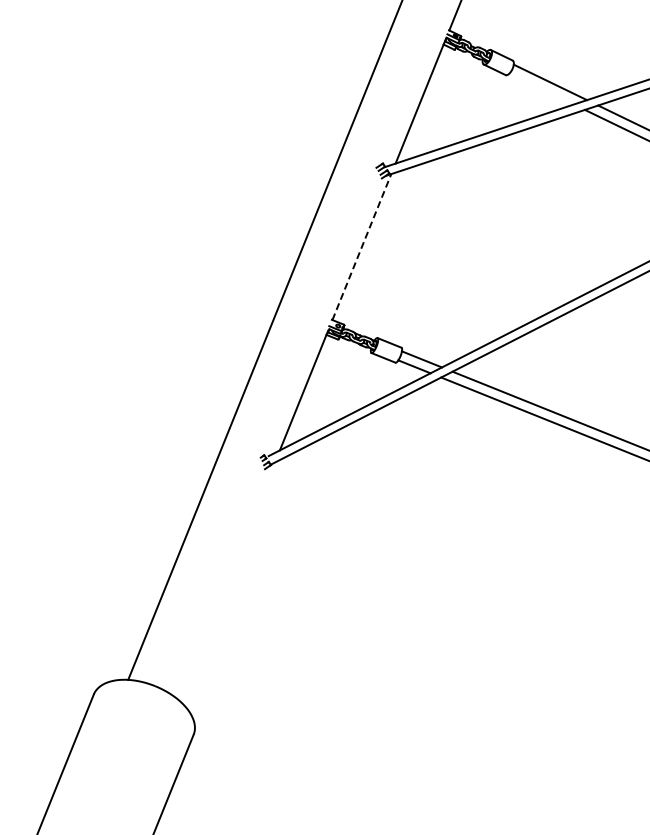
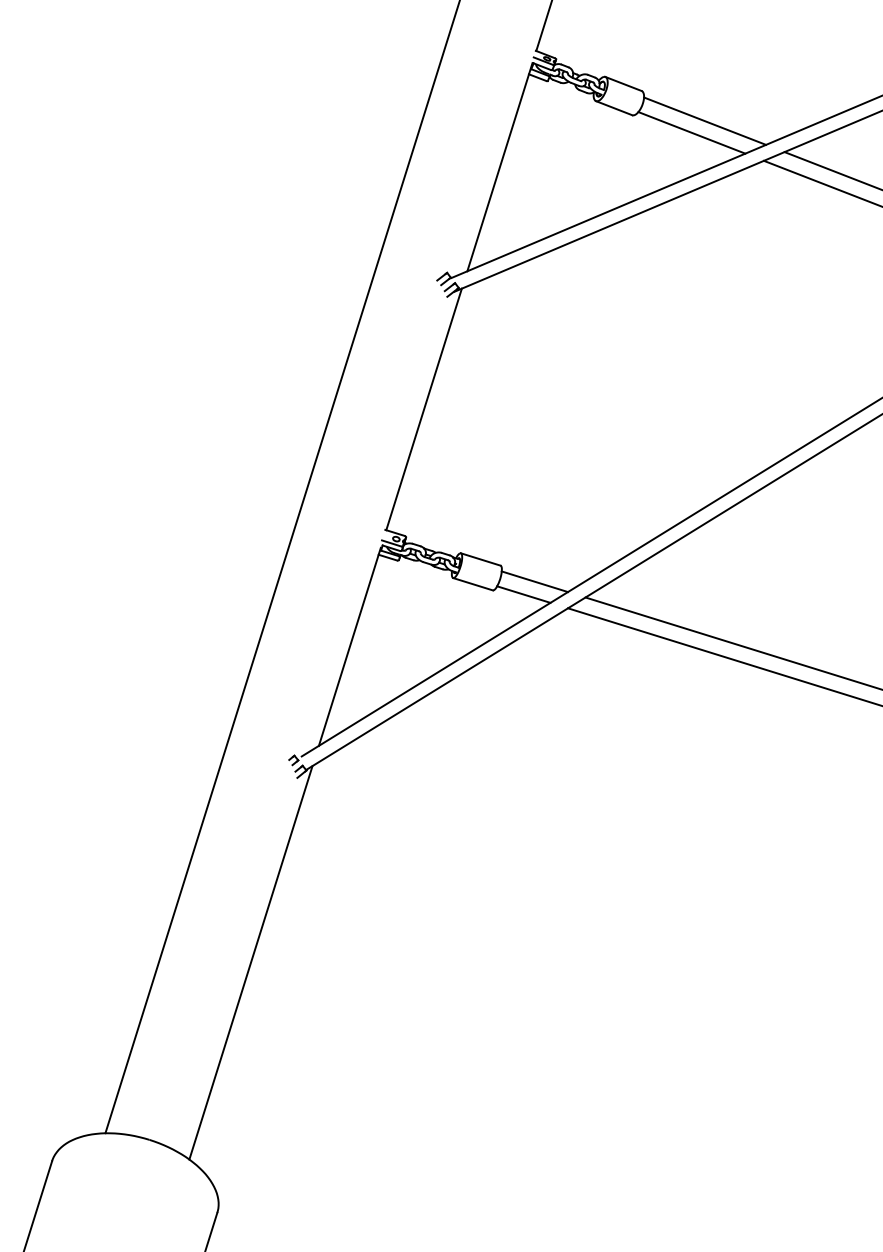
line: (541, 88) -> (691, 132), added
line: (361, 247) -> (423, 410), dashed -> solid
line: (226, 581) -> (250, 962), added

